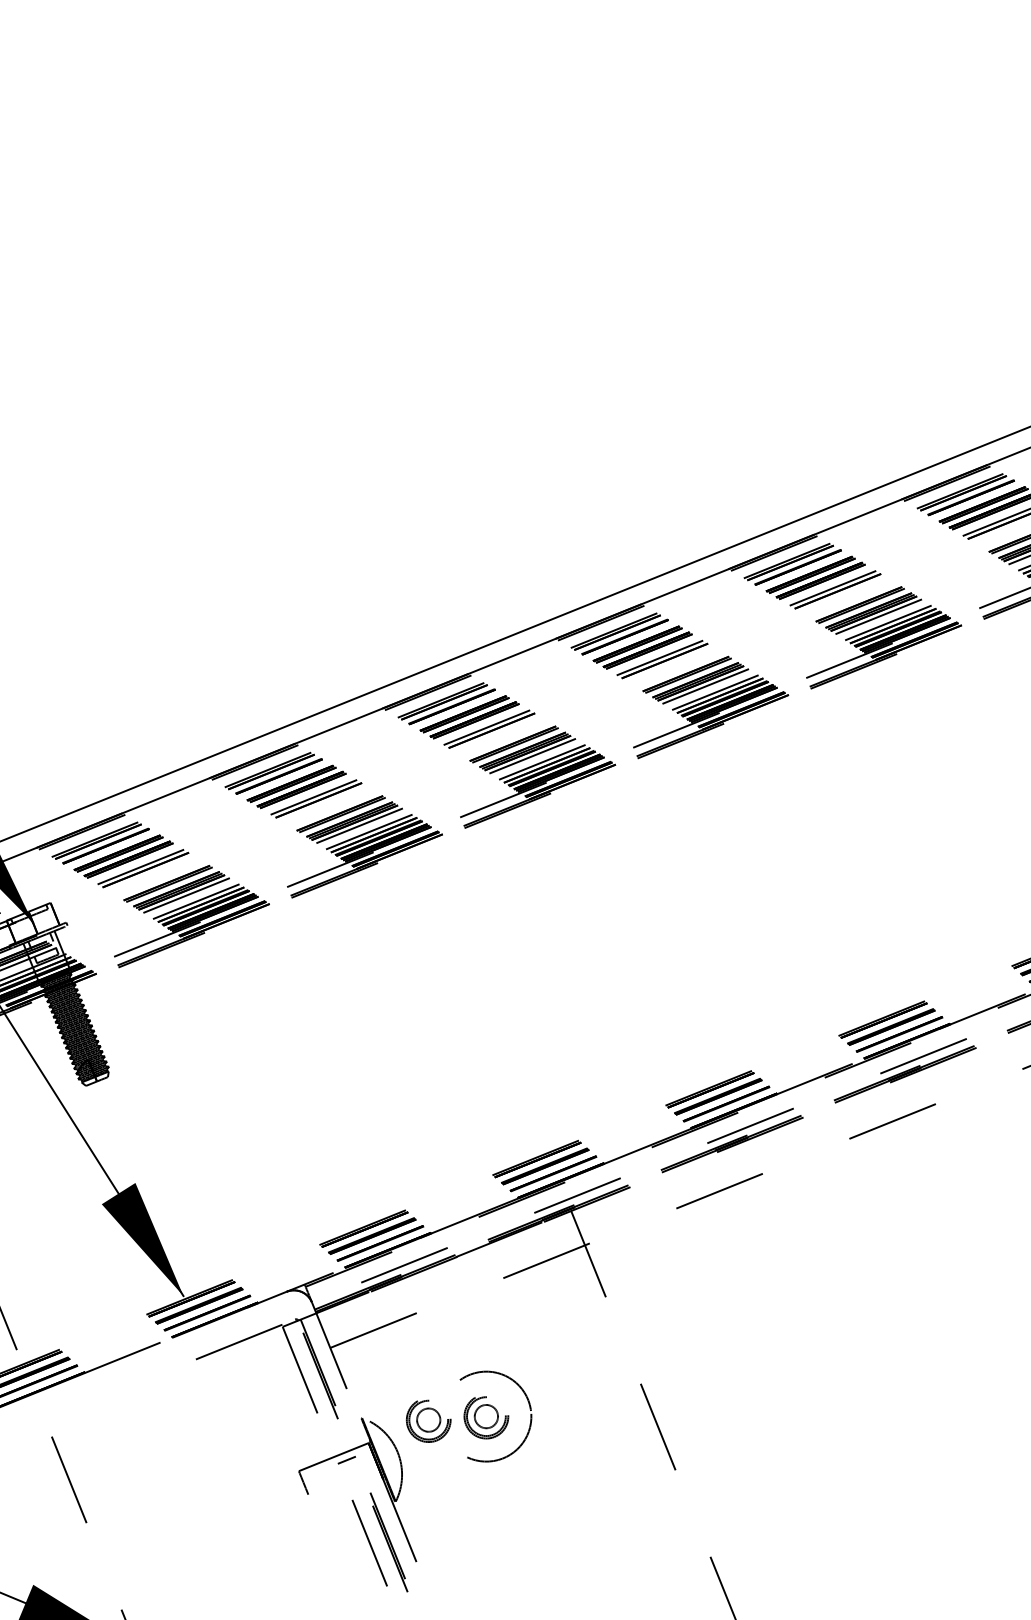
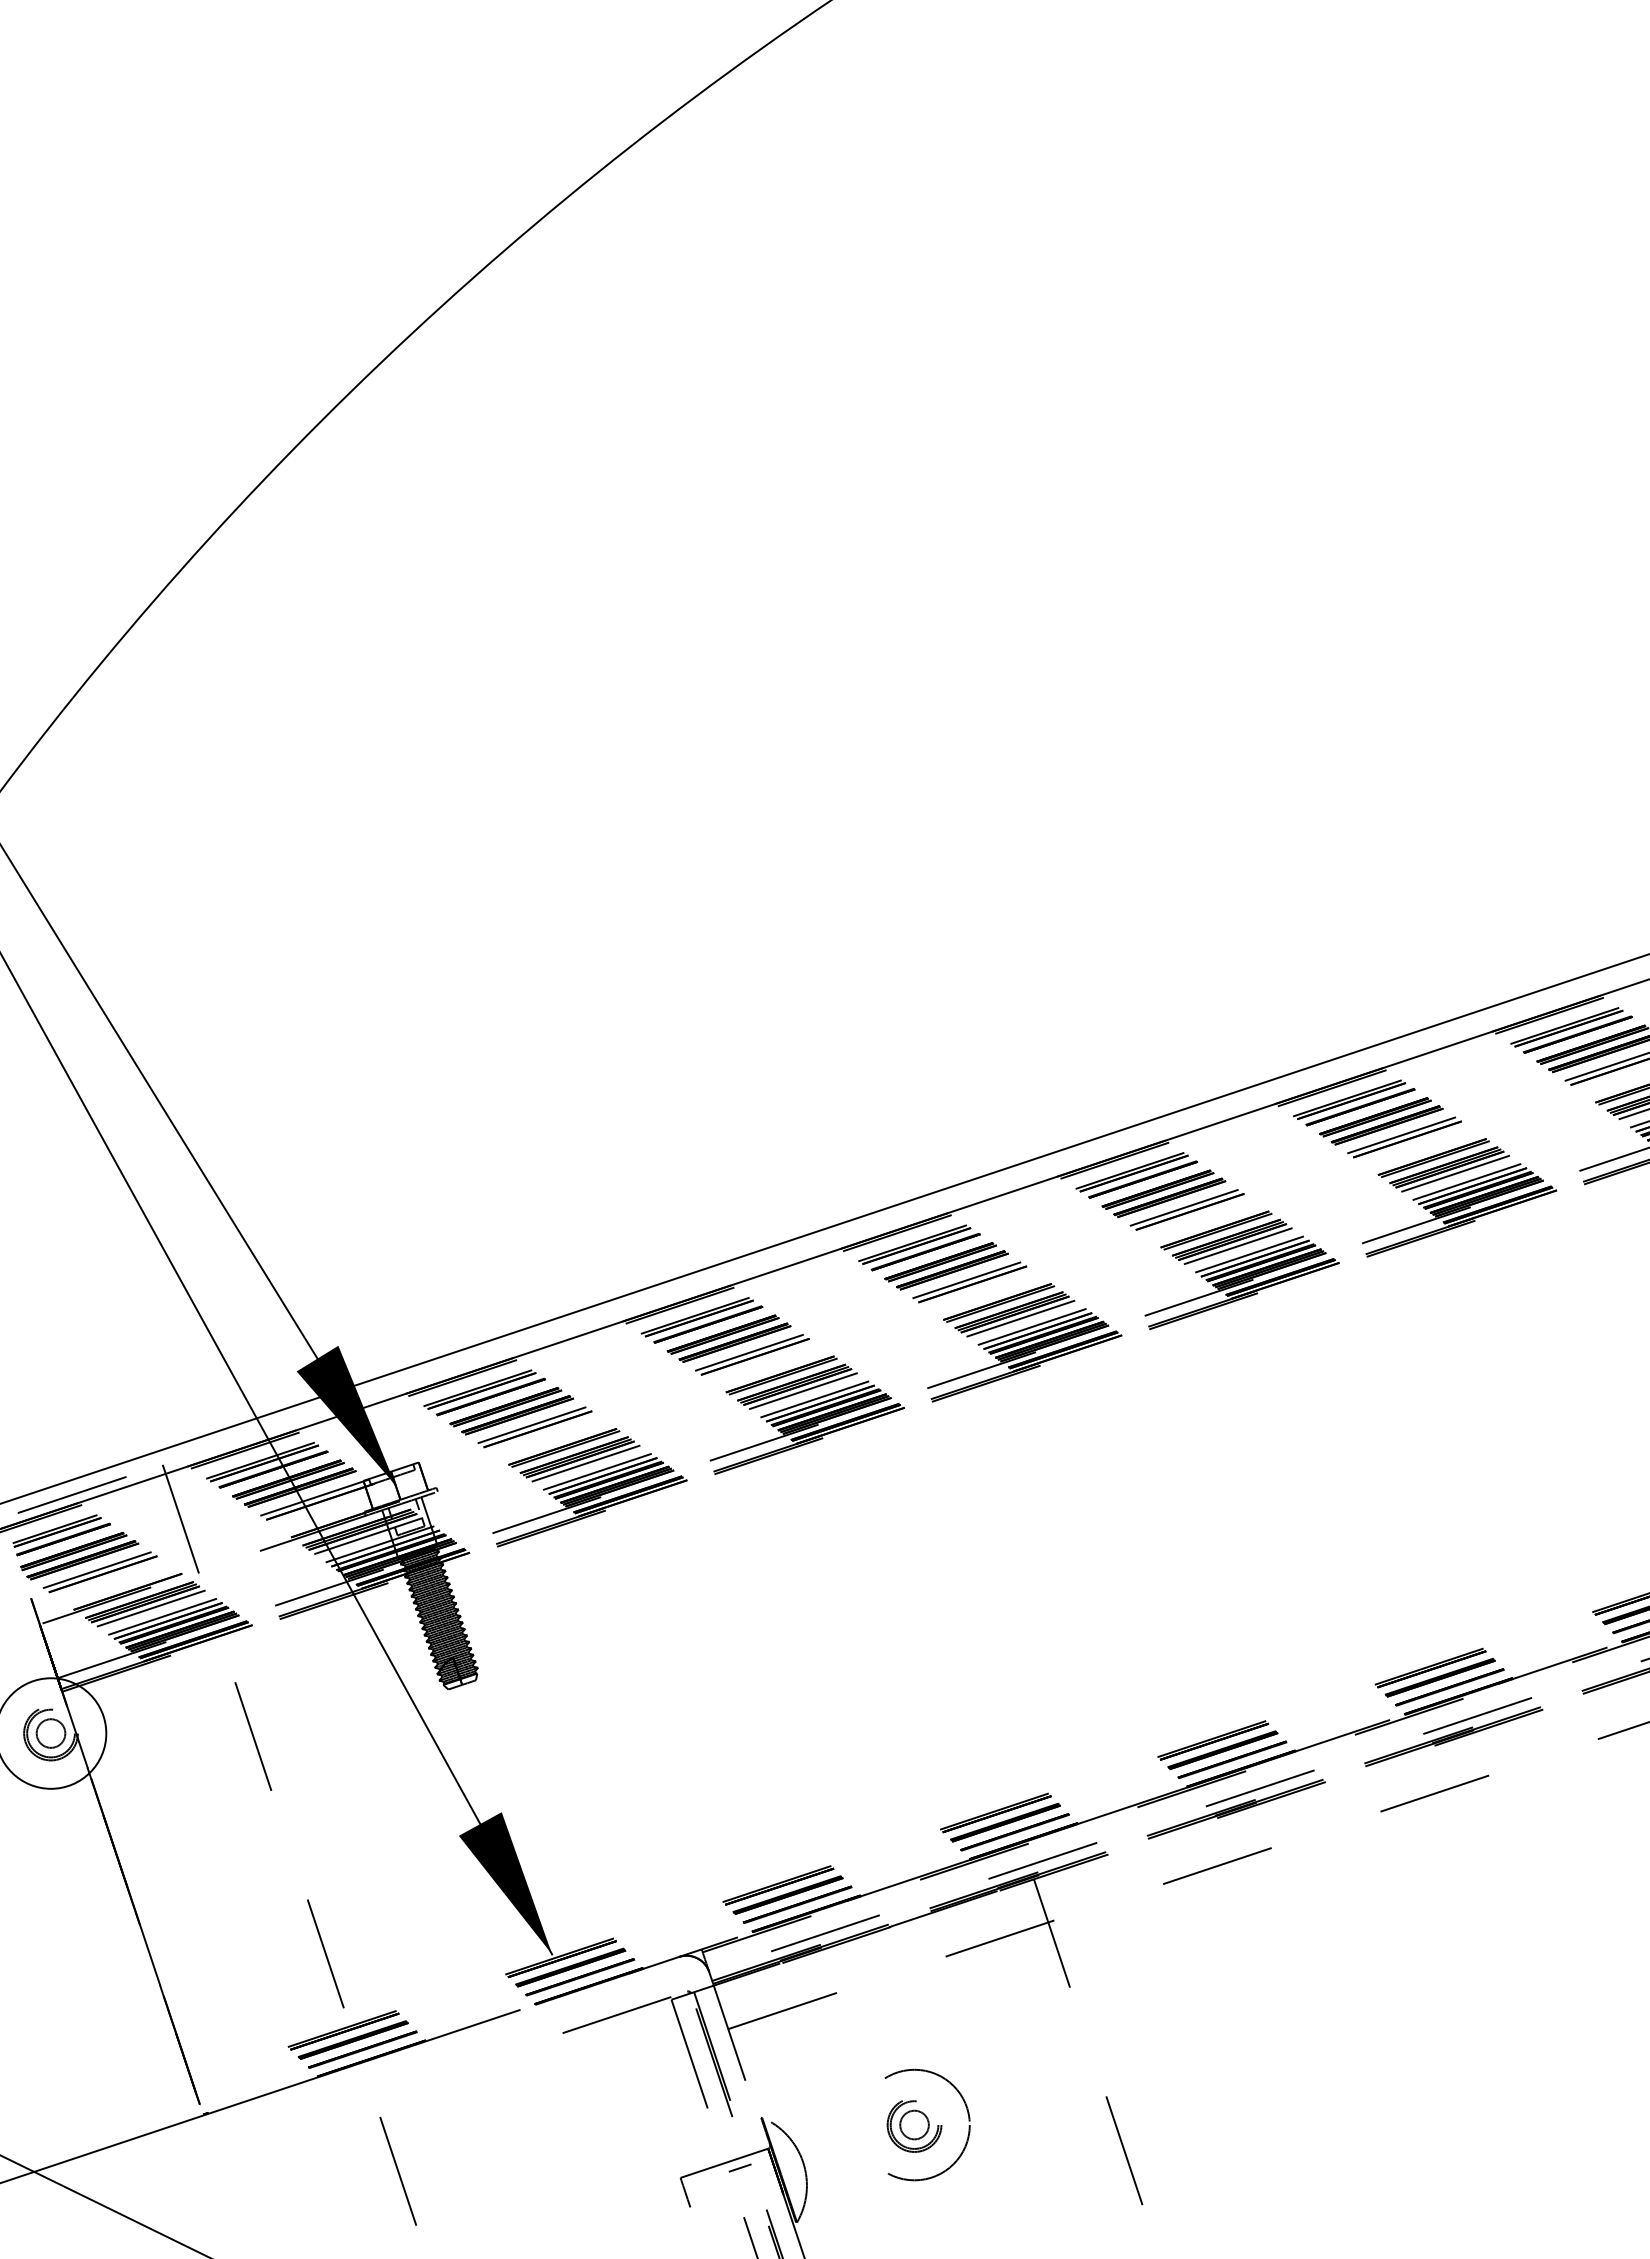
part: (428, 1421) -> (843, 2126), removed

